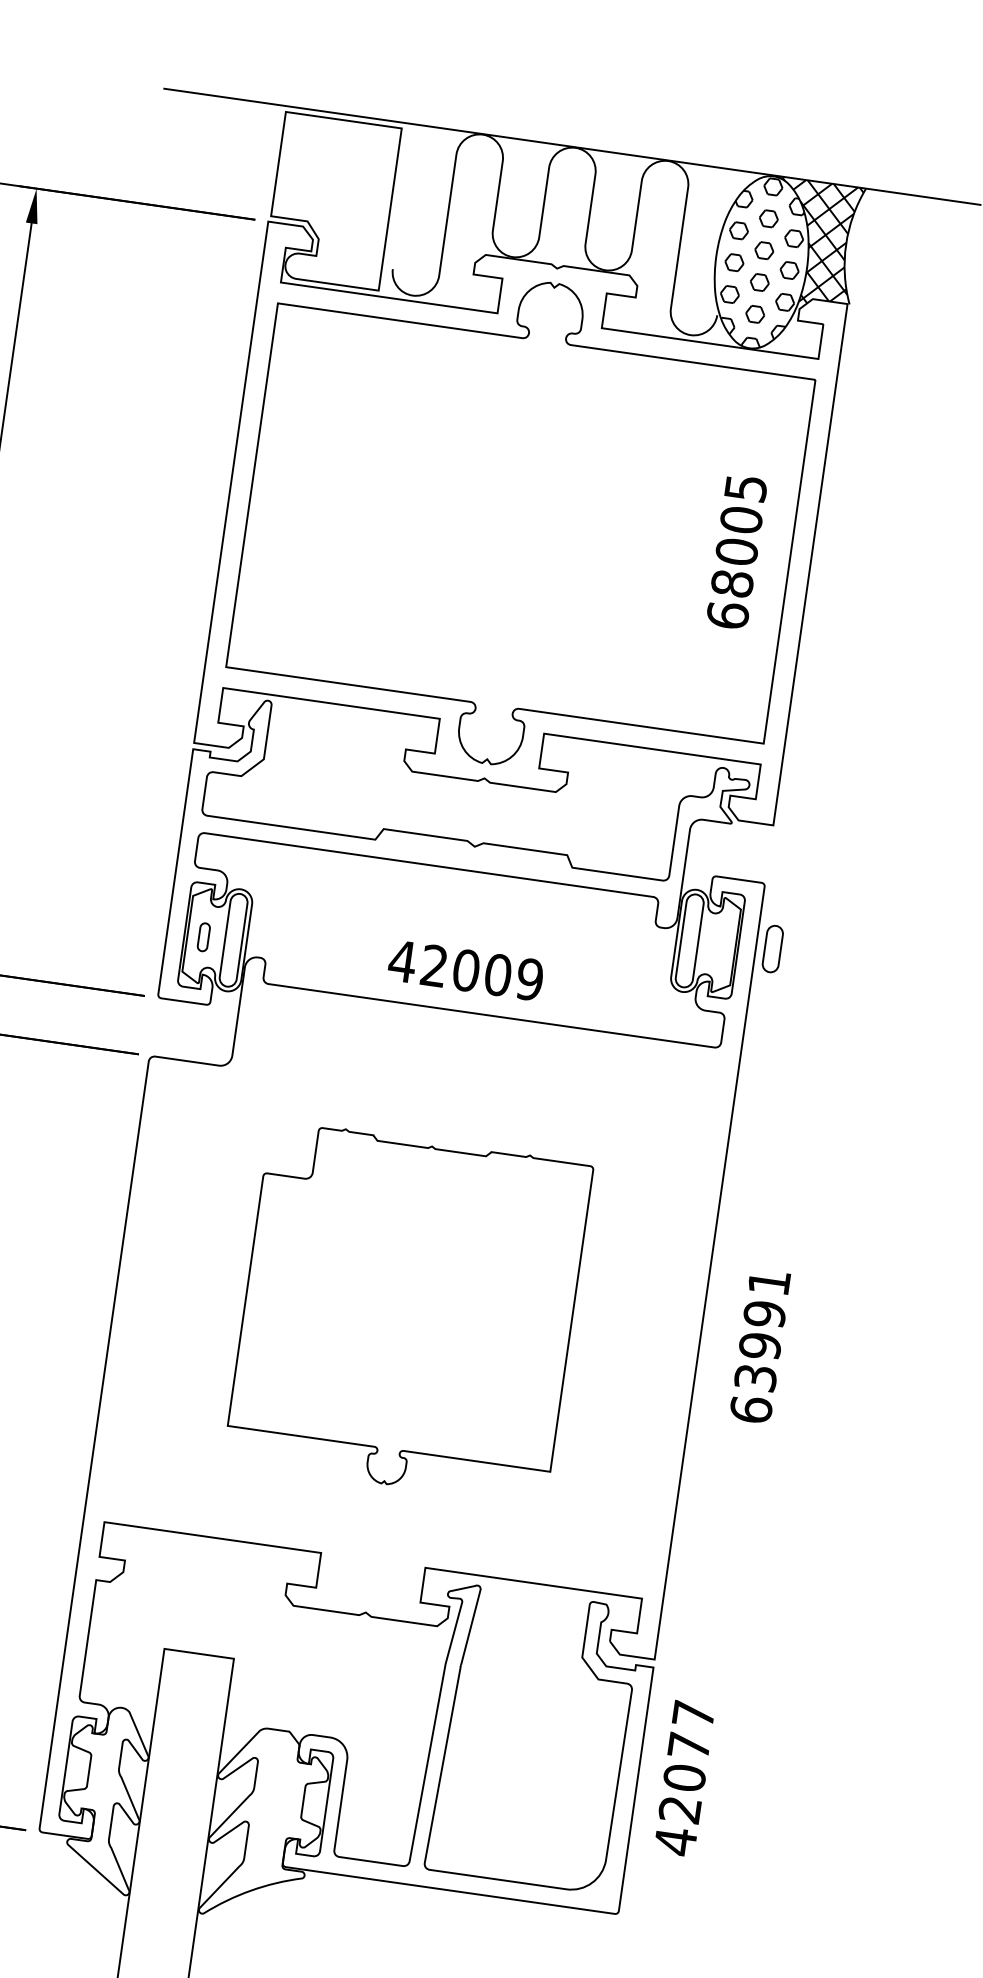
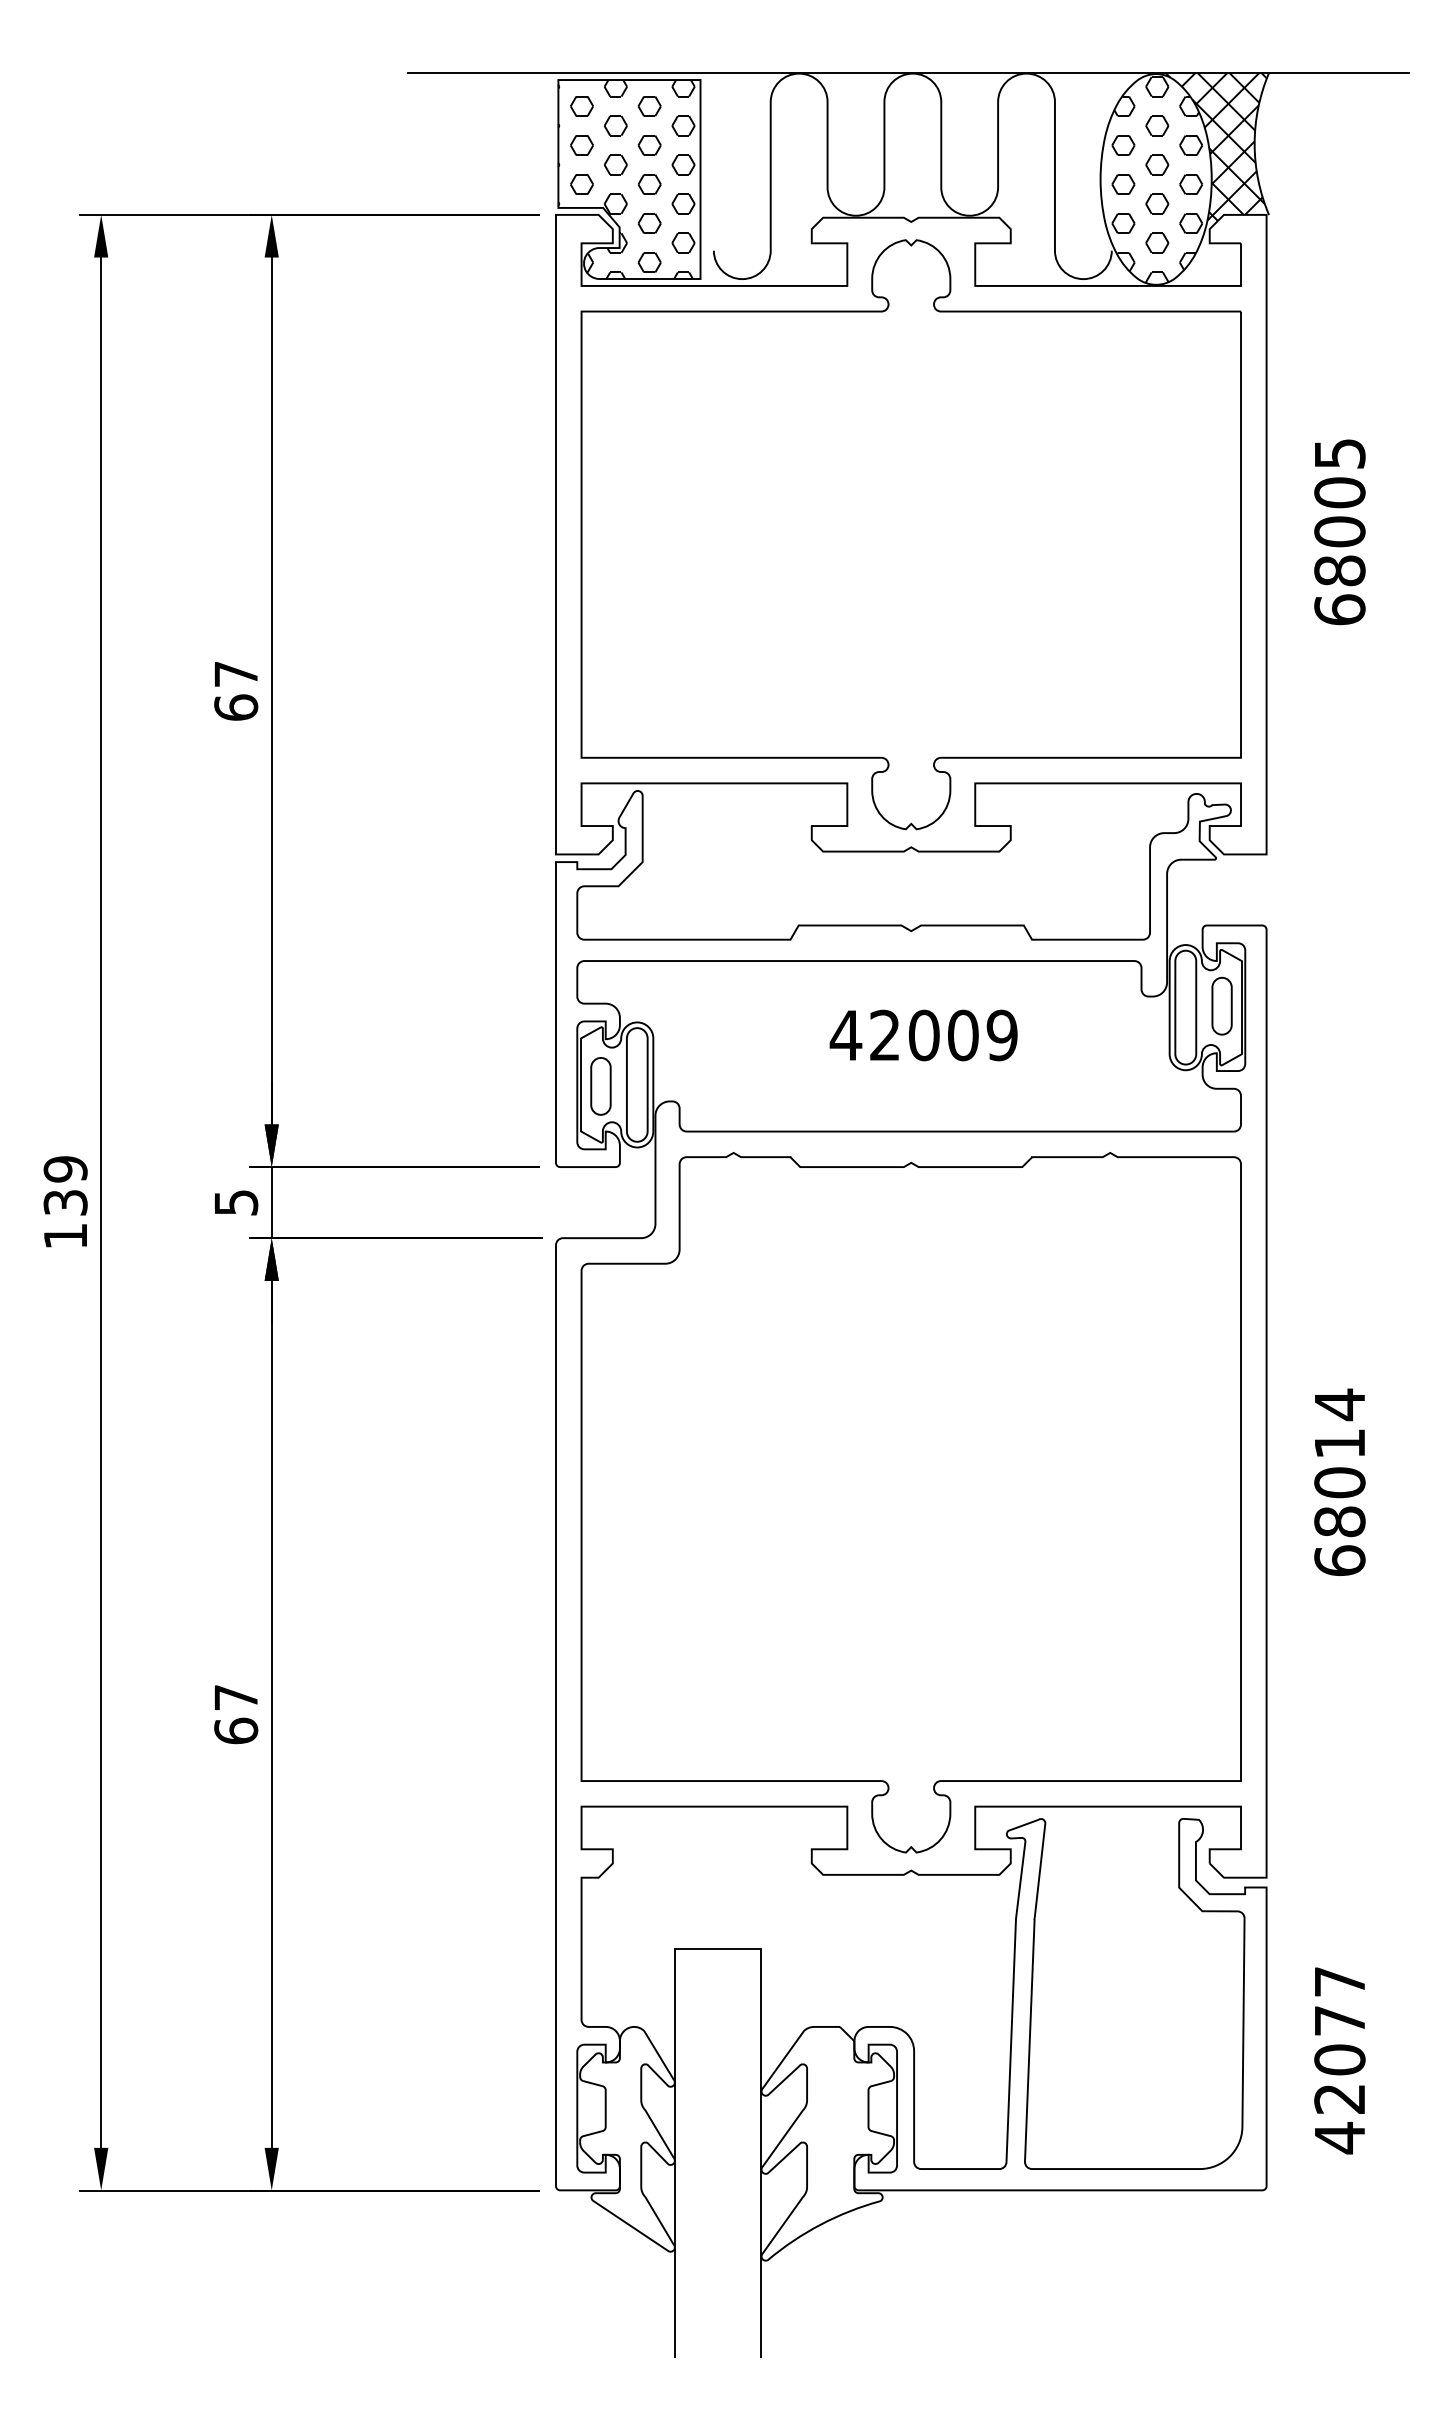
hatch: (329, 200) -> (626, 179), added
text: (736, 552) -> (1339, 532), moved
part: (203, 937) -> (600, 1086), size x1.67
part: (772, 948) -> (1221, 1005), moved
text: (465, 970) -> (923, 1035), moved
part: (407, 1312) -> (910, 1502), size x1.67
text: (762, 1329) -> (1339, 1462), 63991 -> 68014
text: (684, 1778) -> (1339, 2060), moved

